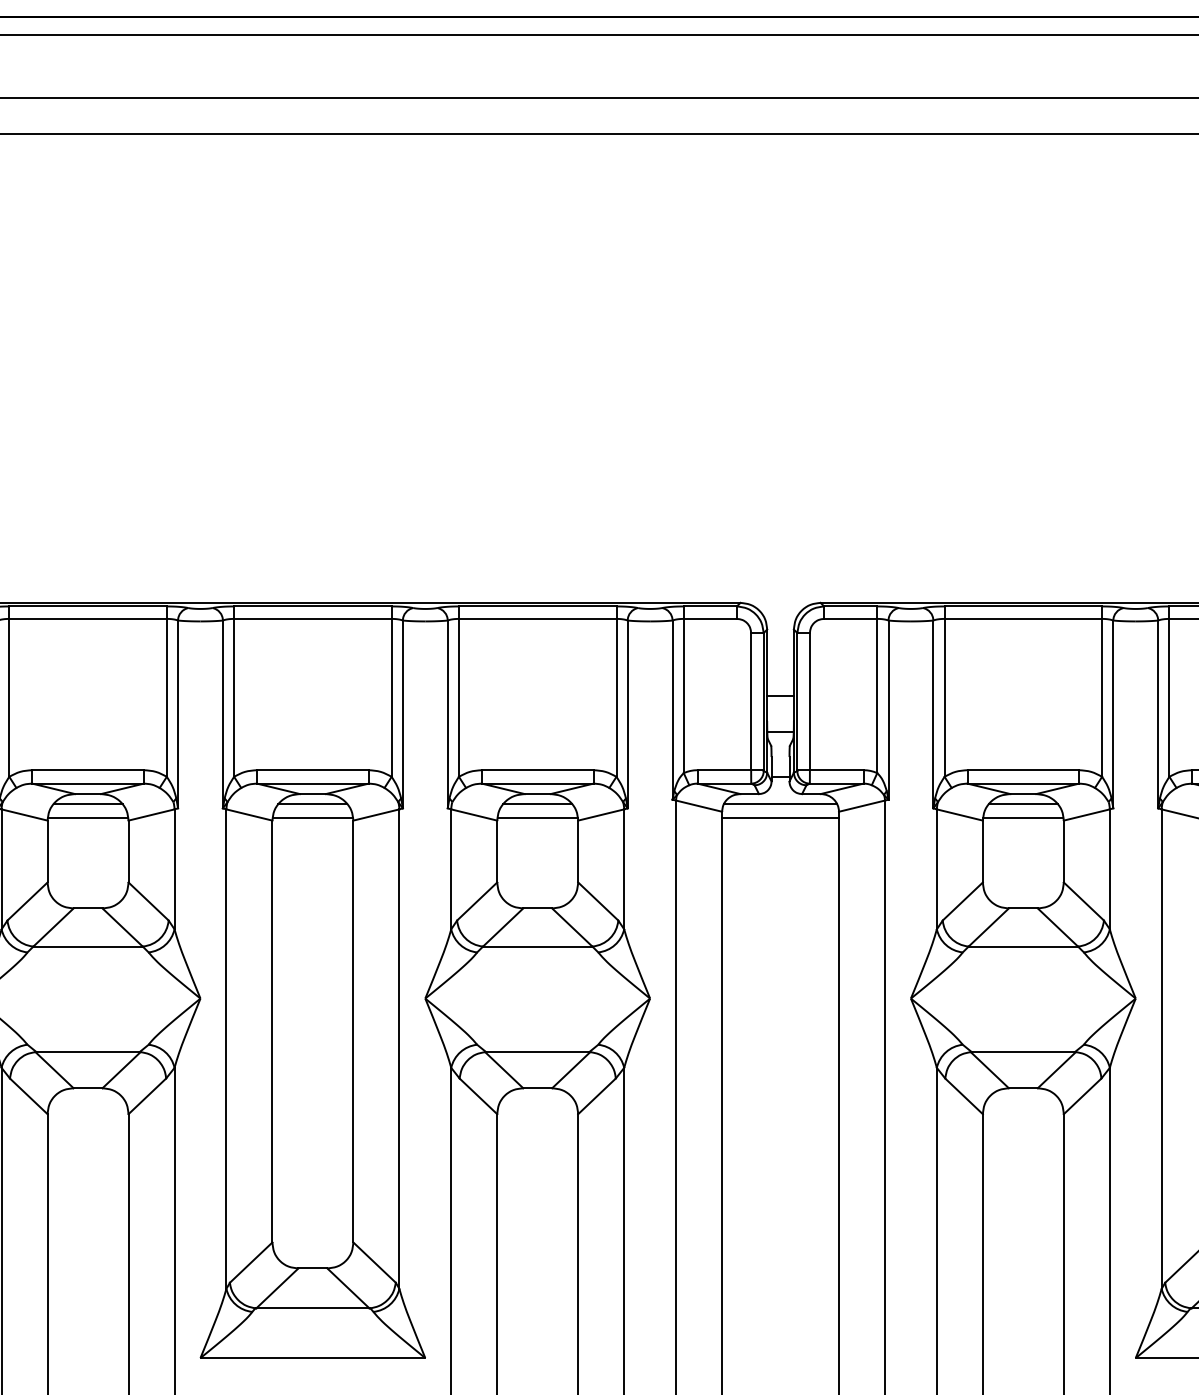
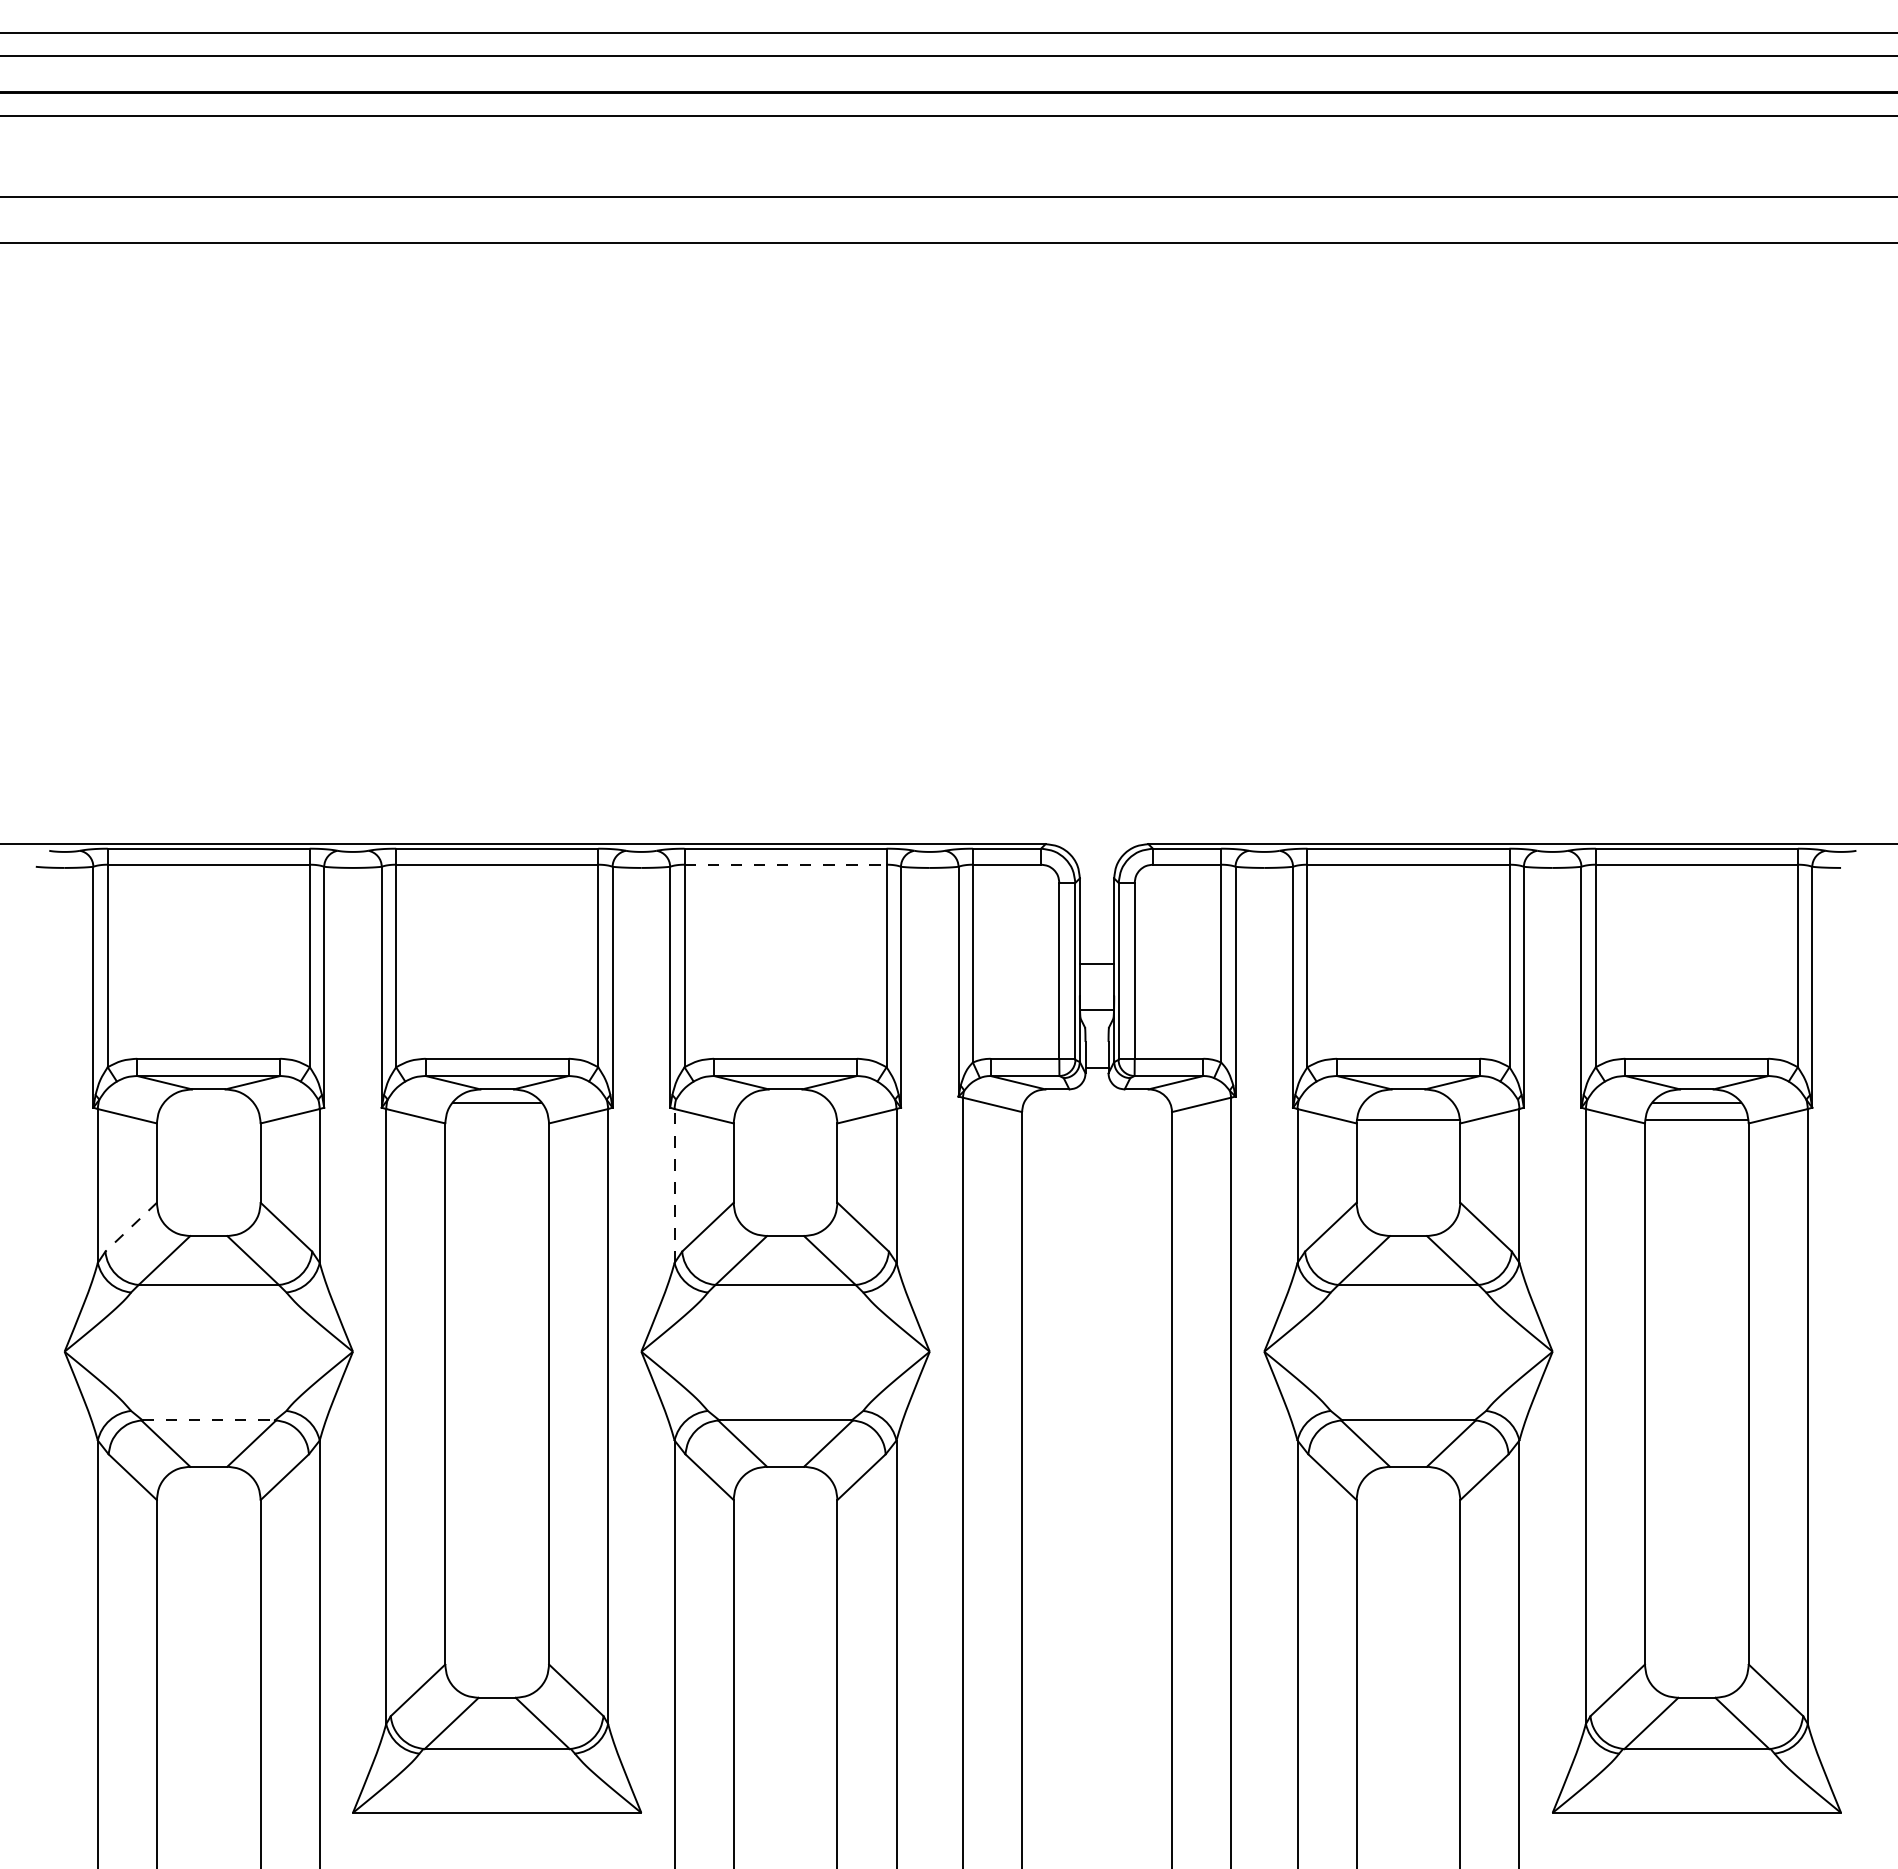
line: (538, 618) -> (786, 864), solid -> dashed
line: (87, 804) -> (208, 1102), removed
line: (537, 804) -> (785, 1102), removed
line: (780, 804) -> (1096, 1102), removed
line: (1023, 804) -> (1408, 1102), removed
line: (87, 817) -> (208, 1119), removed
line: (312, 817) -> (496, 1119), removed
line: (537, 817) -> (785, 1119), removed
line: (780, 817) -> (1097, 1119), removed
line: (451, 868) -> (674, 1185), solid -> dashed
line: (27, 901) -> (130, 1227), solid -> dashed
line: (88, 1052) -> (209, 1420), solid -> dashed

